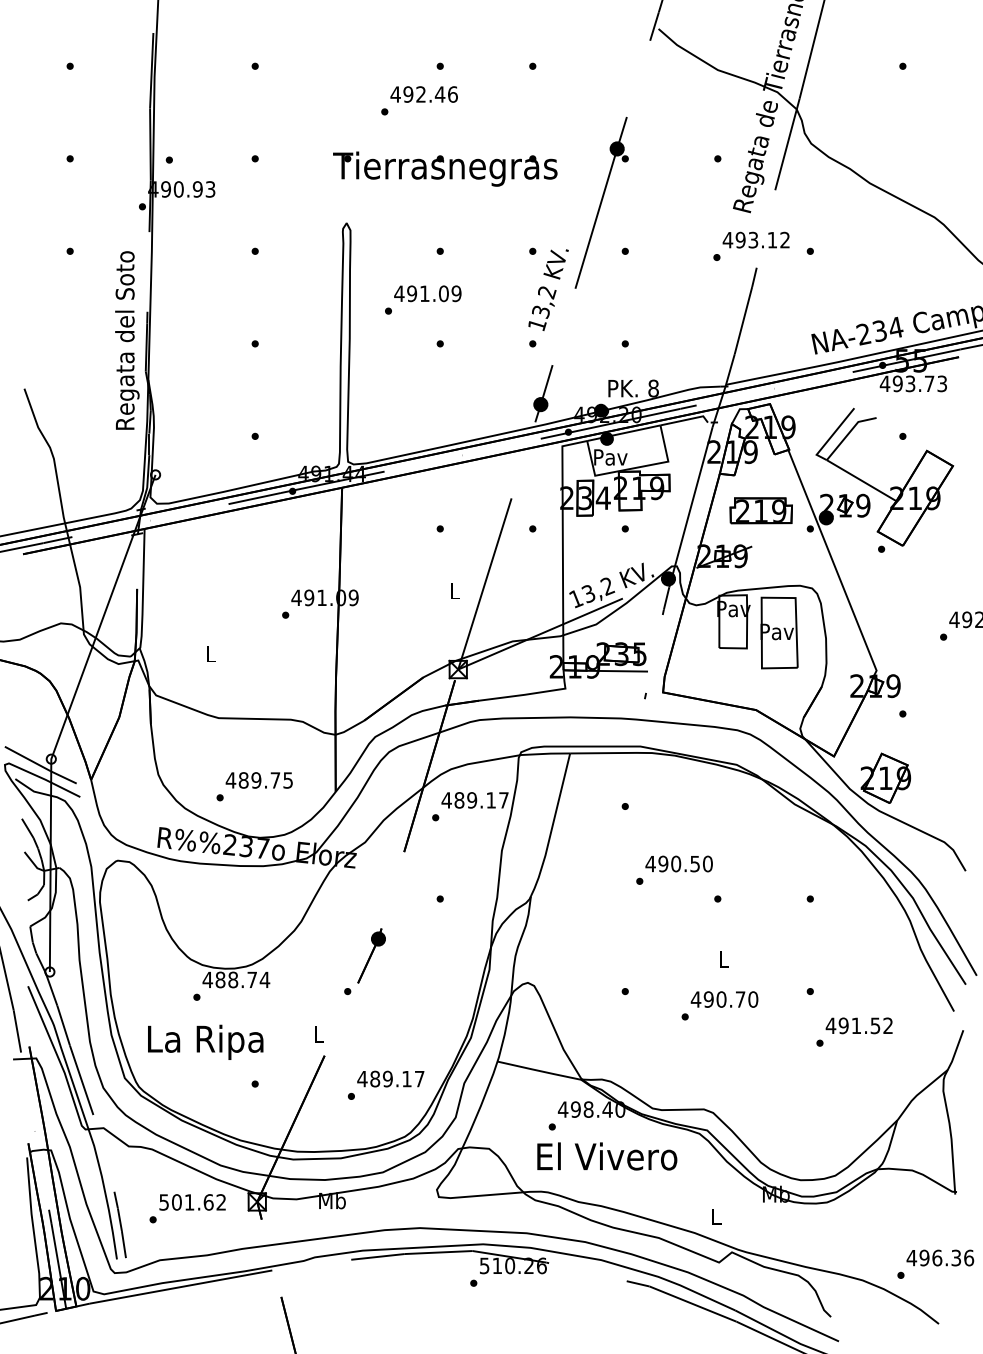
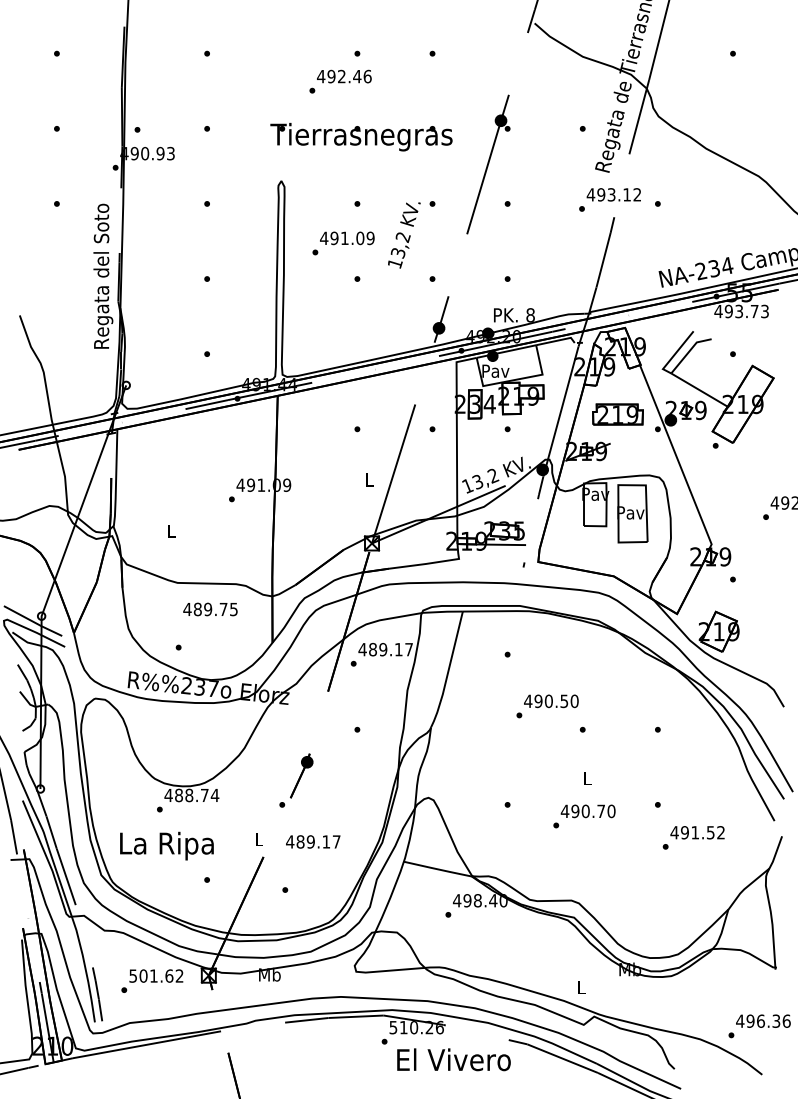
text: (548, 290) -> (404, 235), moved
text: (259, 780) -> (210, 609), moved
text: (391, 1078) -> (313, 841), moved
text: (606, 1156) -> (453, 1059), moved

